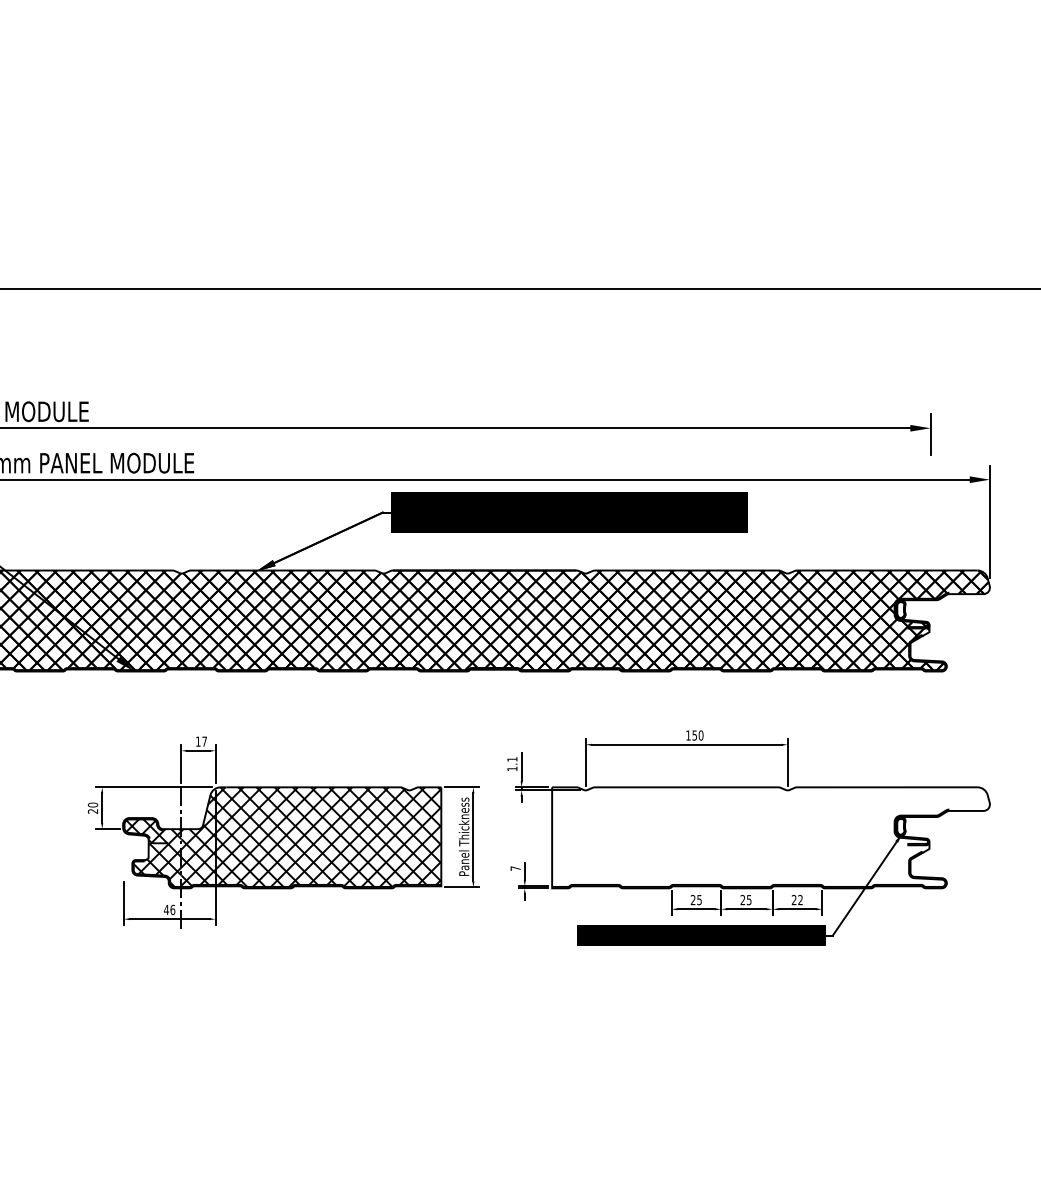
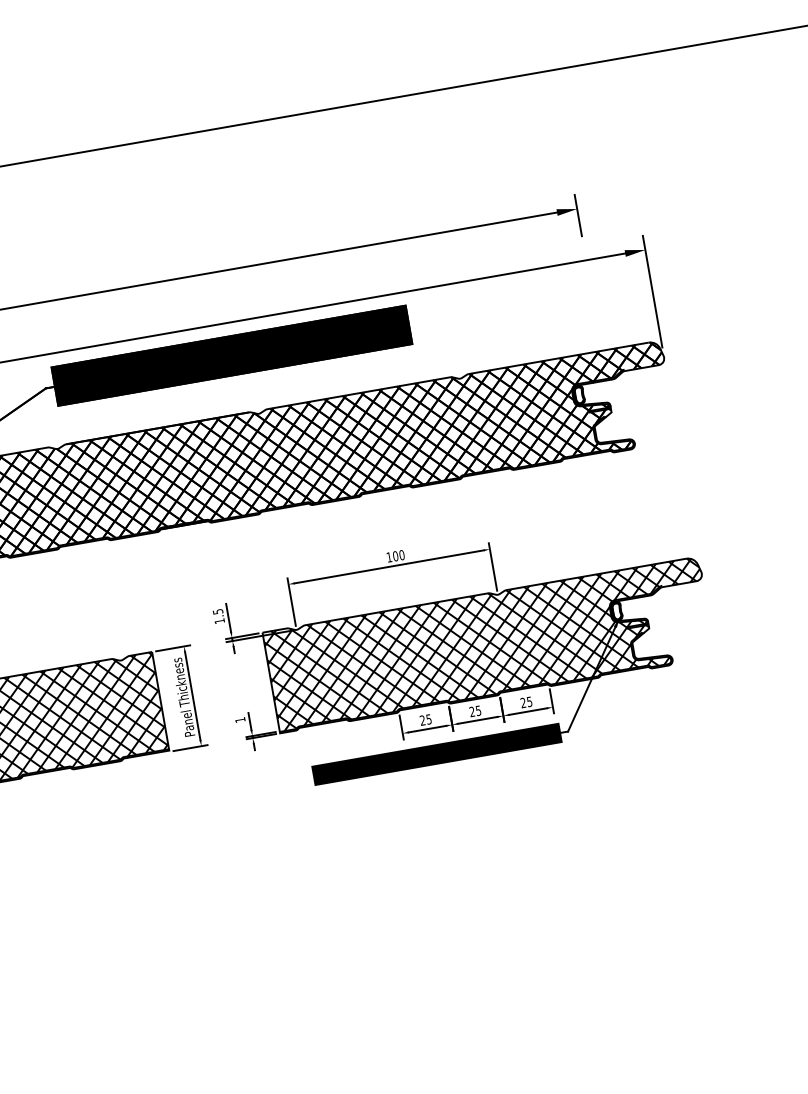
text: (694, 735) -> (395, 556), 150 -> 100
text: (512, 759) -> (218, 611), 1.1 -> 1.5
hatch: (770, 836) -> (488, 643), added
text: (515, 868) -> (240, 719), 7 -> 1
text: (800, 900) -> (529, 702), 22 -> 25

